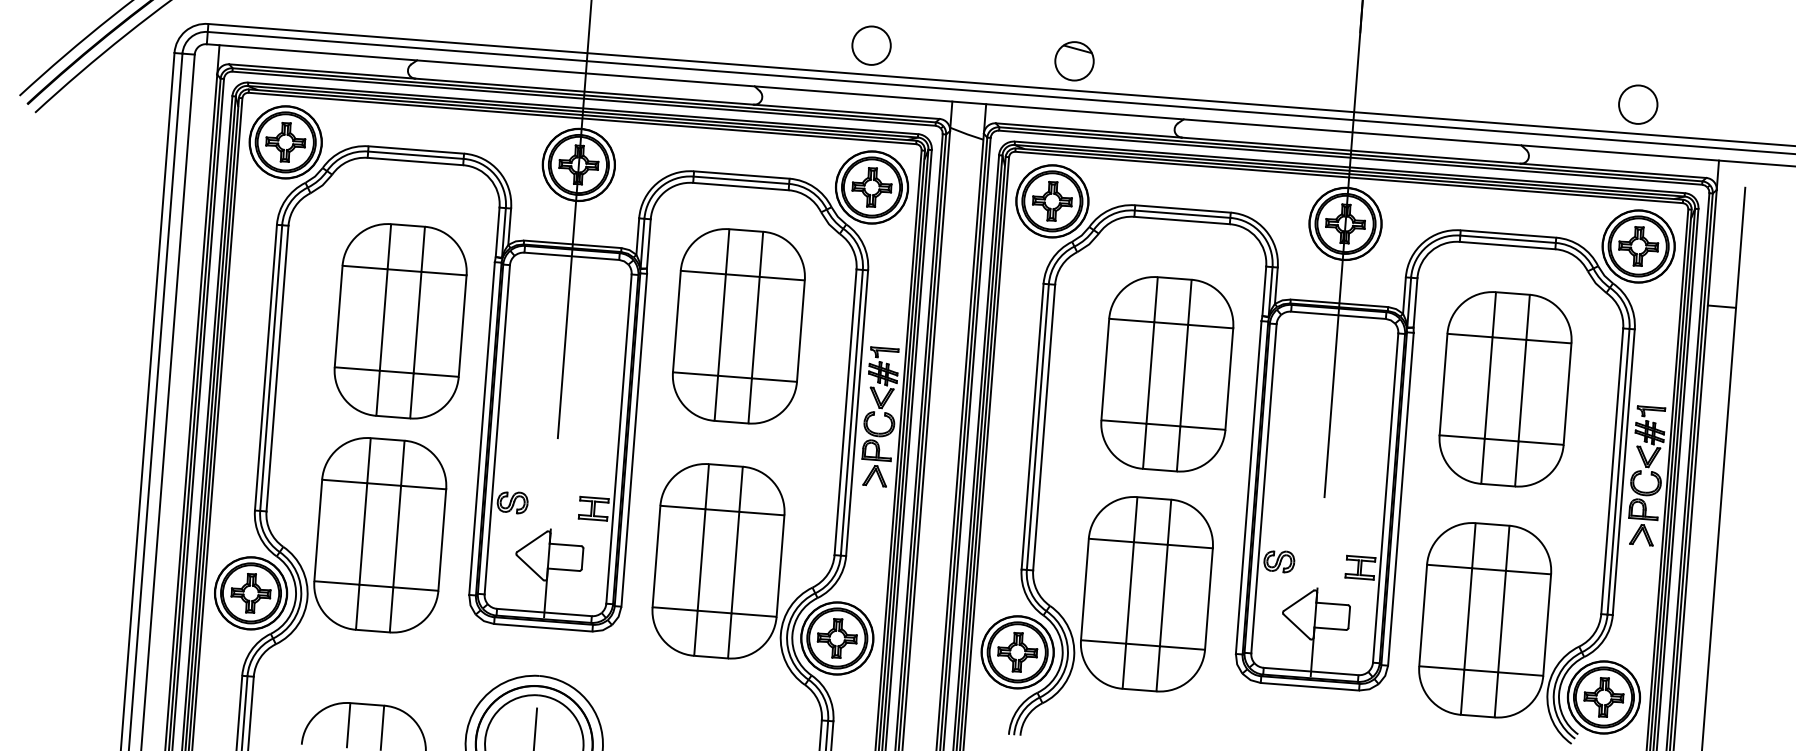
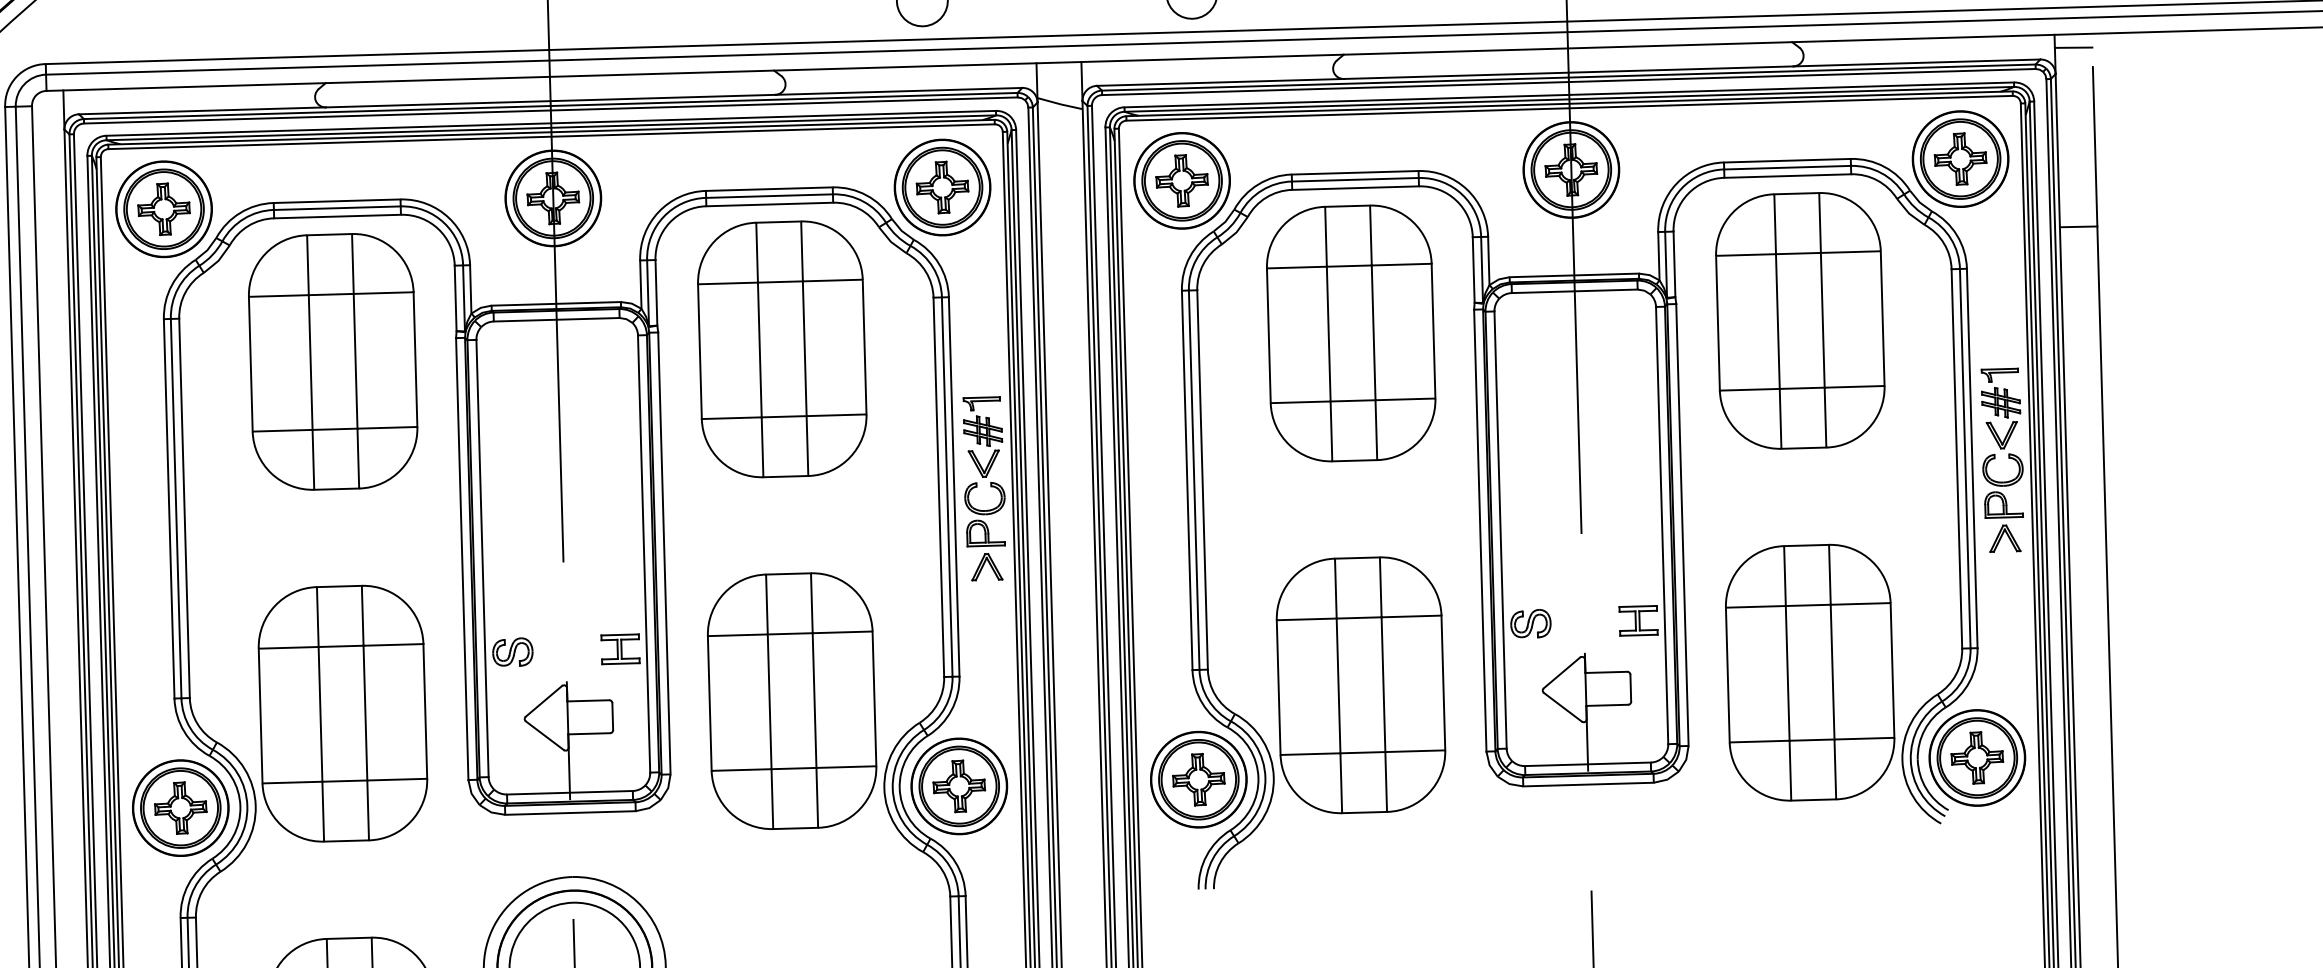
line: (1732, 171) -> (2073, 47), added
part: (400, 321) -> (332, 362), moved
part: (738, 326) -> (781, 349), moved
part: (1167, 374) -> (1351, 333), moved
part: (1505, 389) -> (1800, 321), moved

